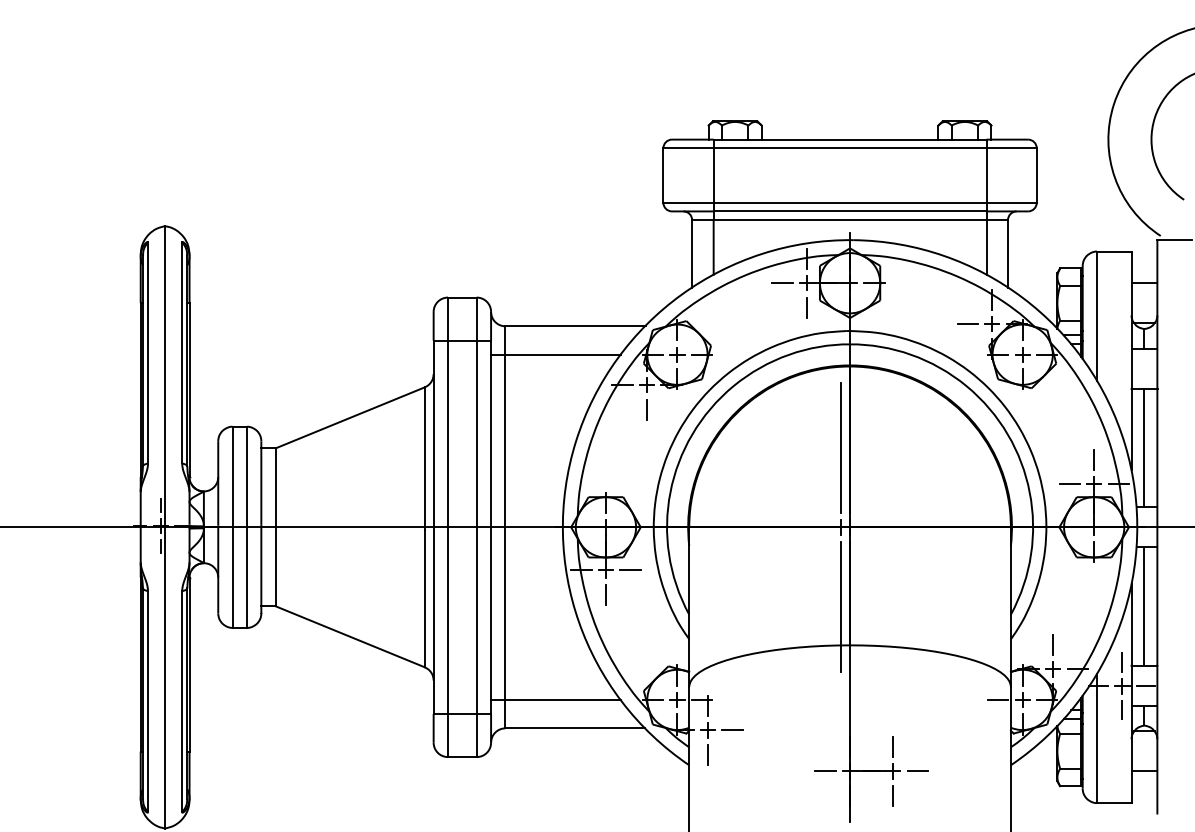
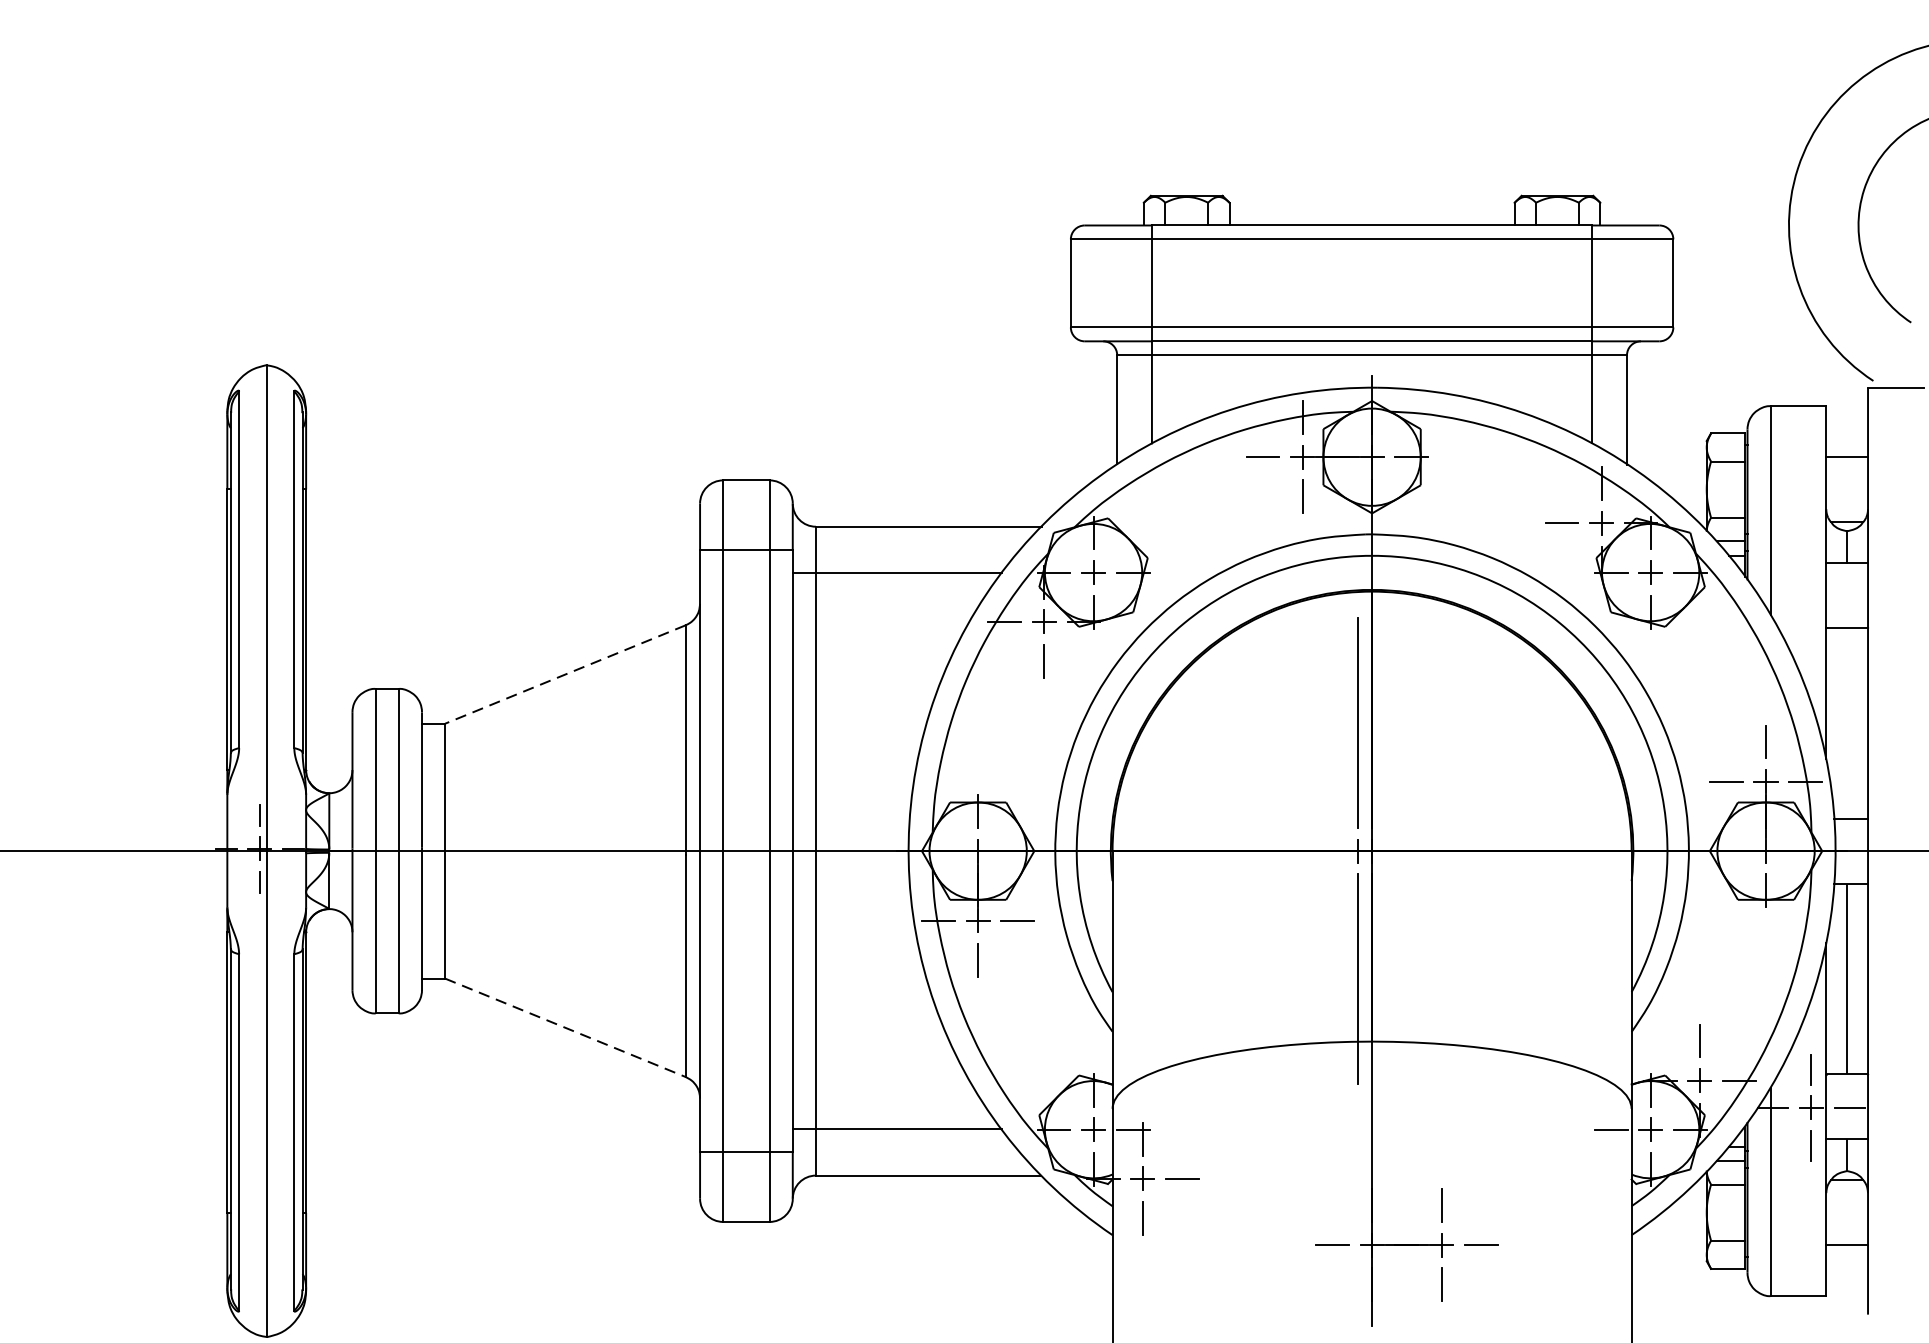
line: (350, 417) -> (565, 673), solid -> dashed
line: (1144, 448) -> (1847, 723), removed
line: (350, 636) -> (565, 1027), solid -> dashed

